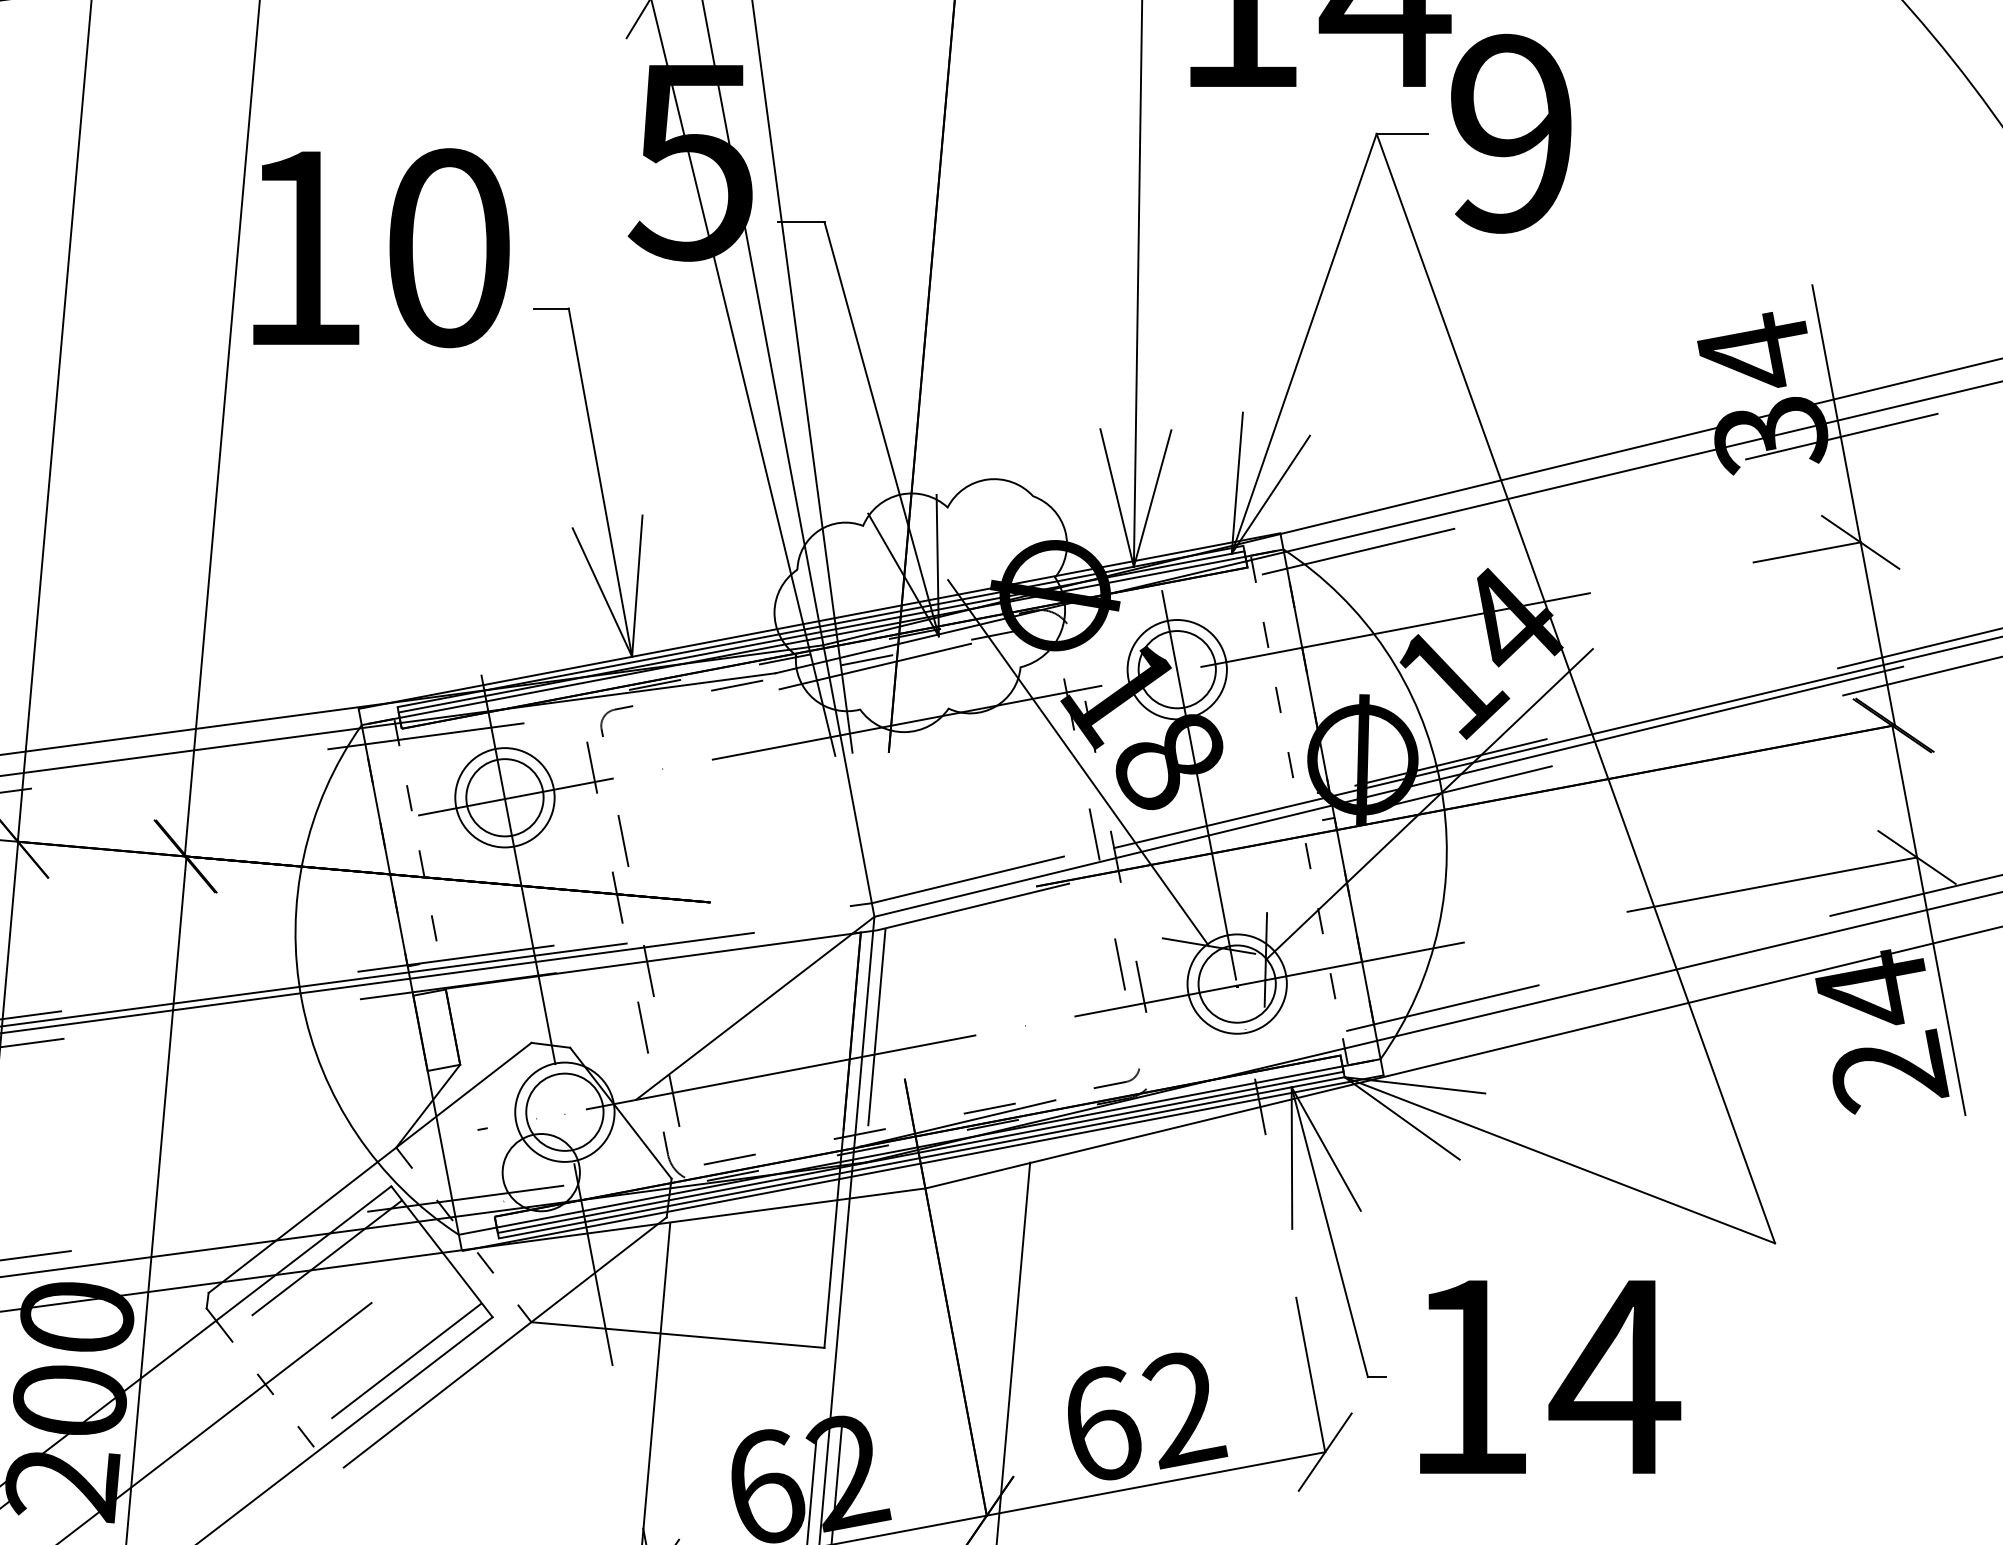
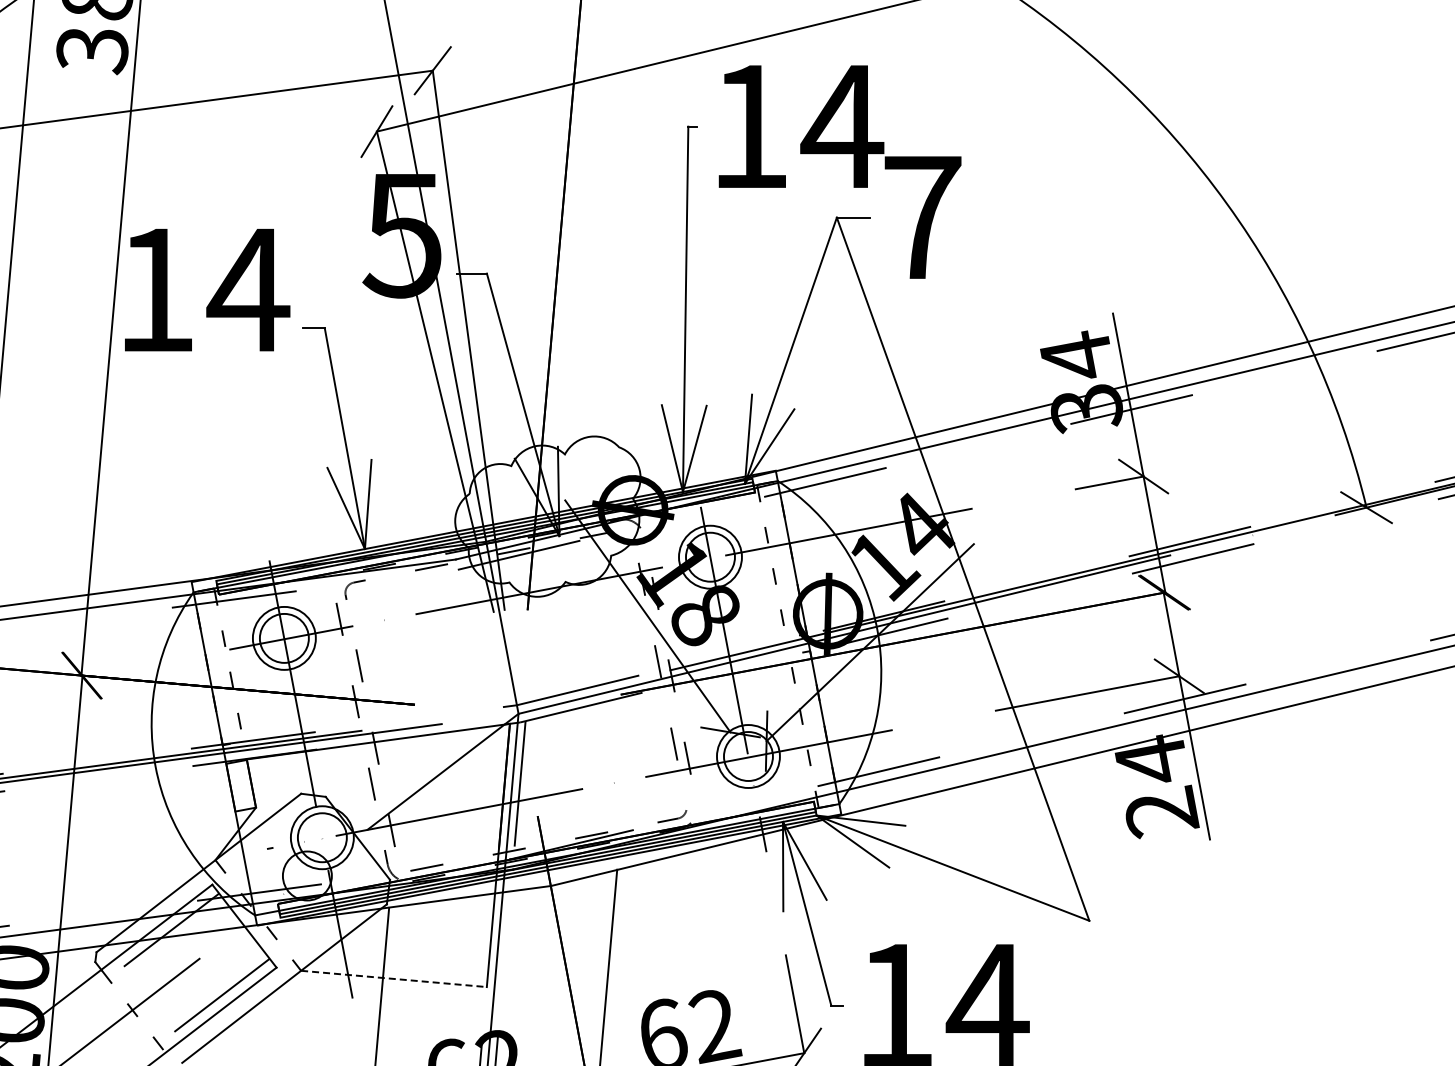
text: (1511, 133) -> (922, 217), 9 -> 7
text: (448, 247) -> (248, 289), 10 -> 14
line: (678, 1334) -> (394, 978), solid -> dashed

